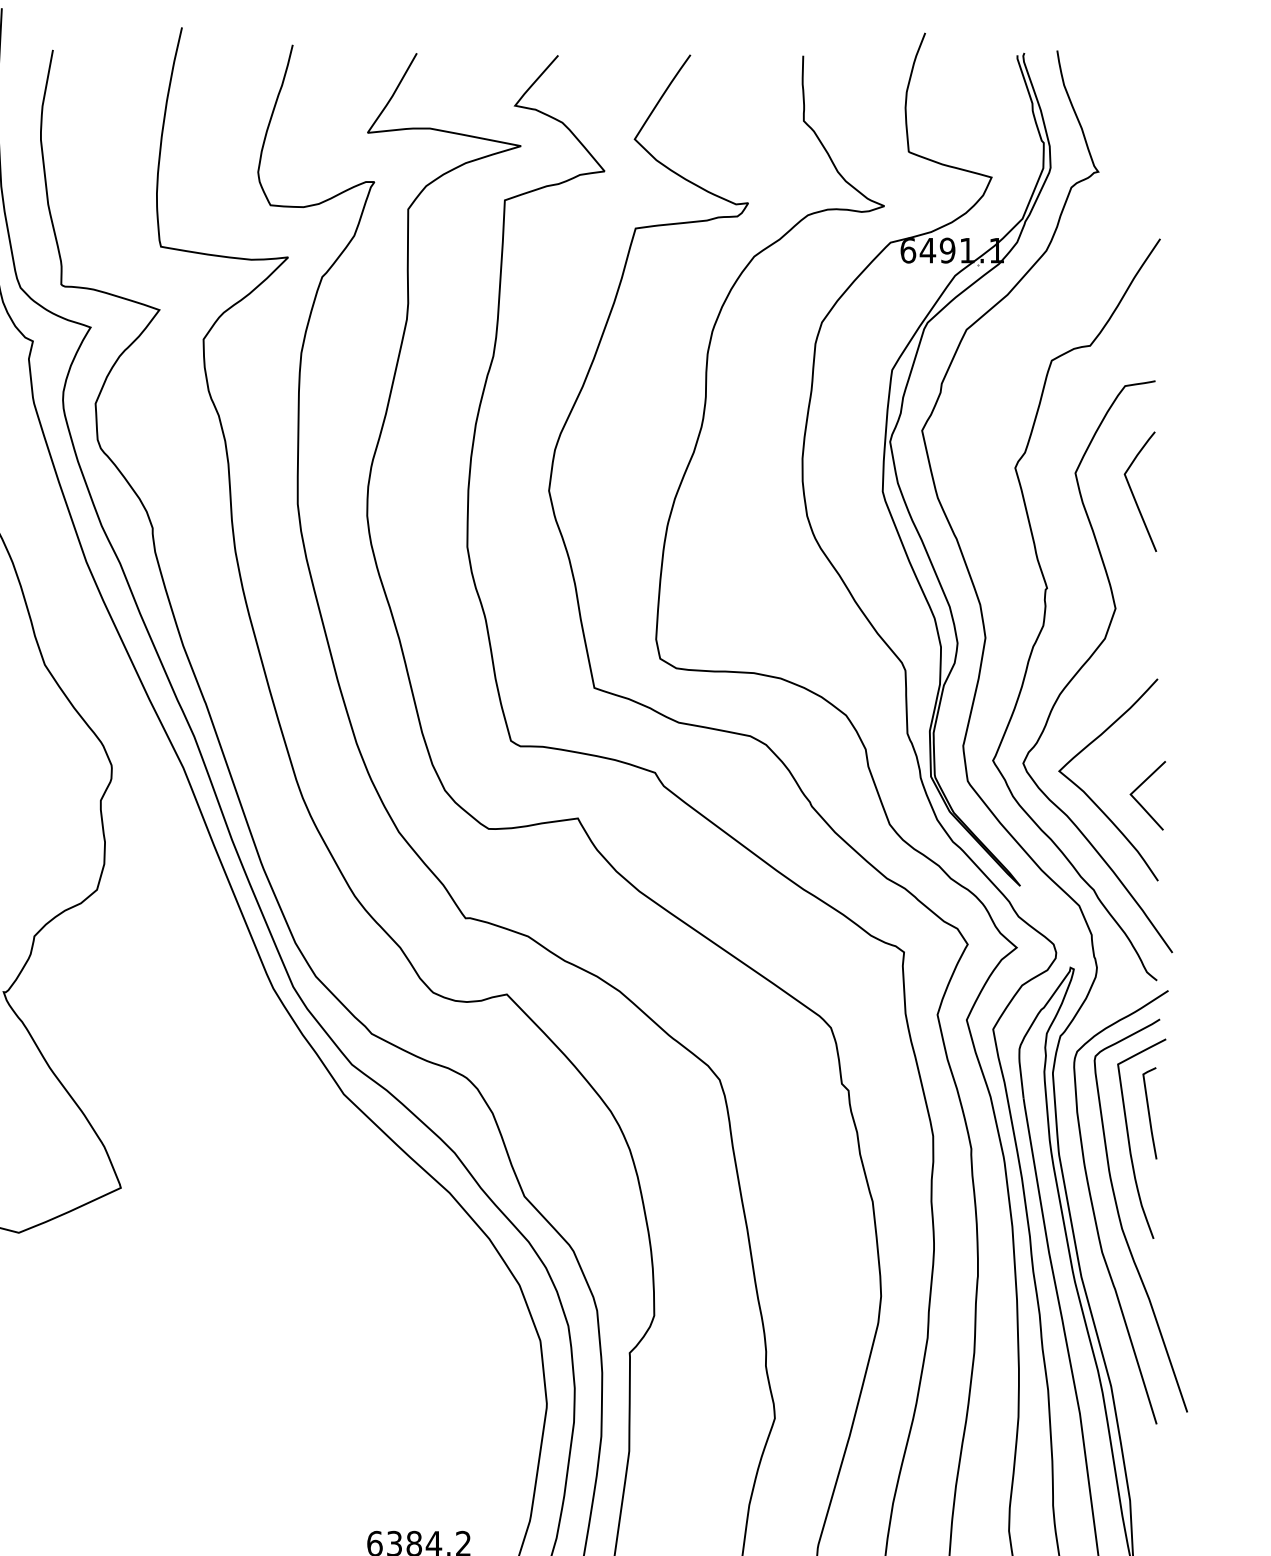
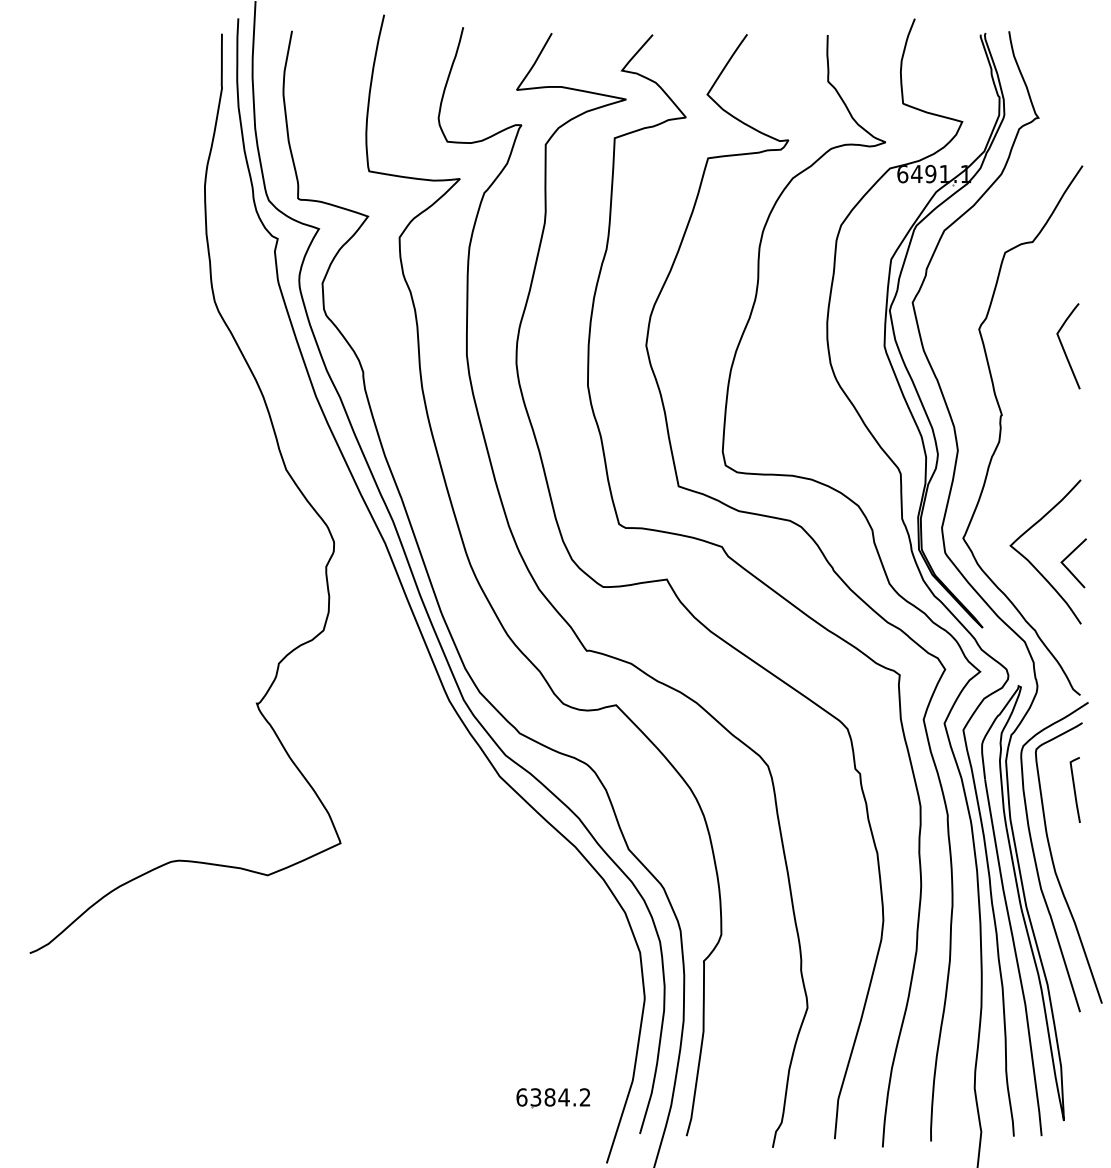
curve: (1091, 658) -> (1033, 465), removed
curve: (1130, 1140) -> (1061, 809), removed

